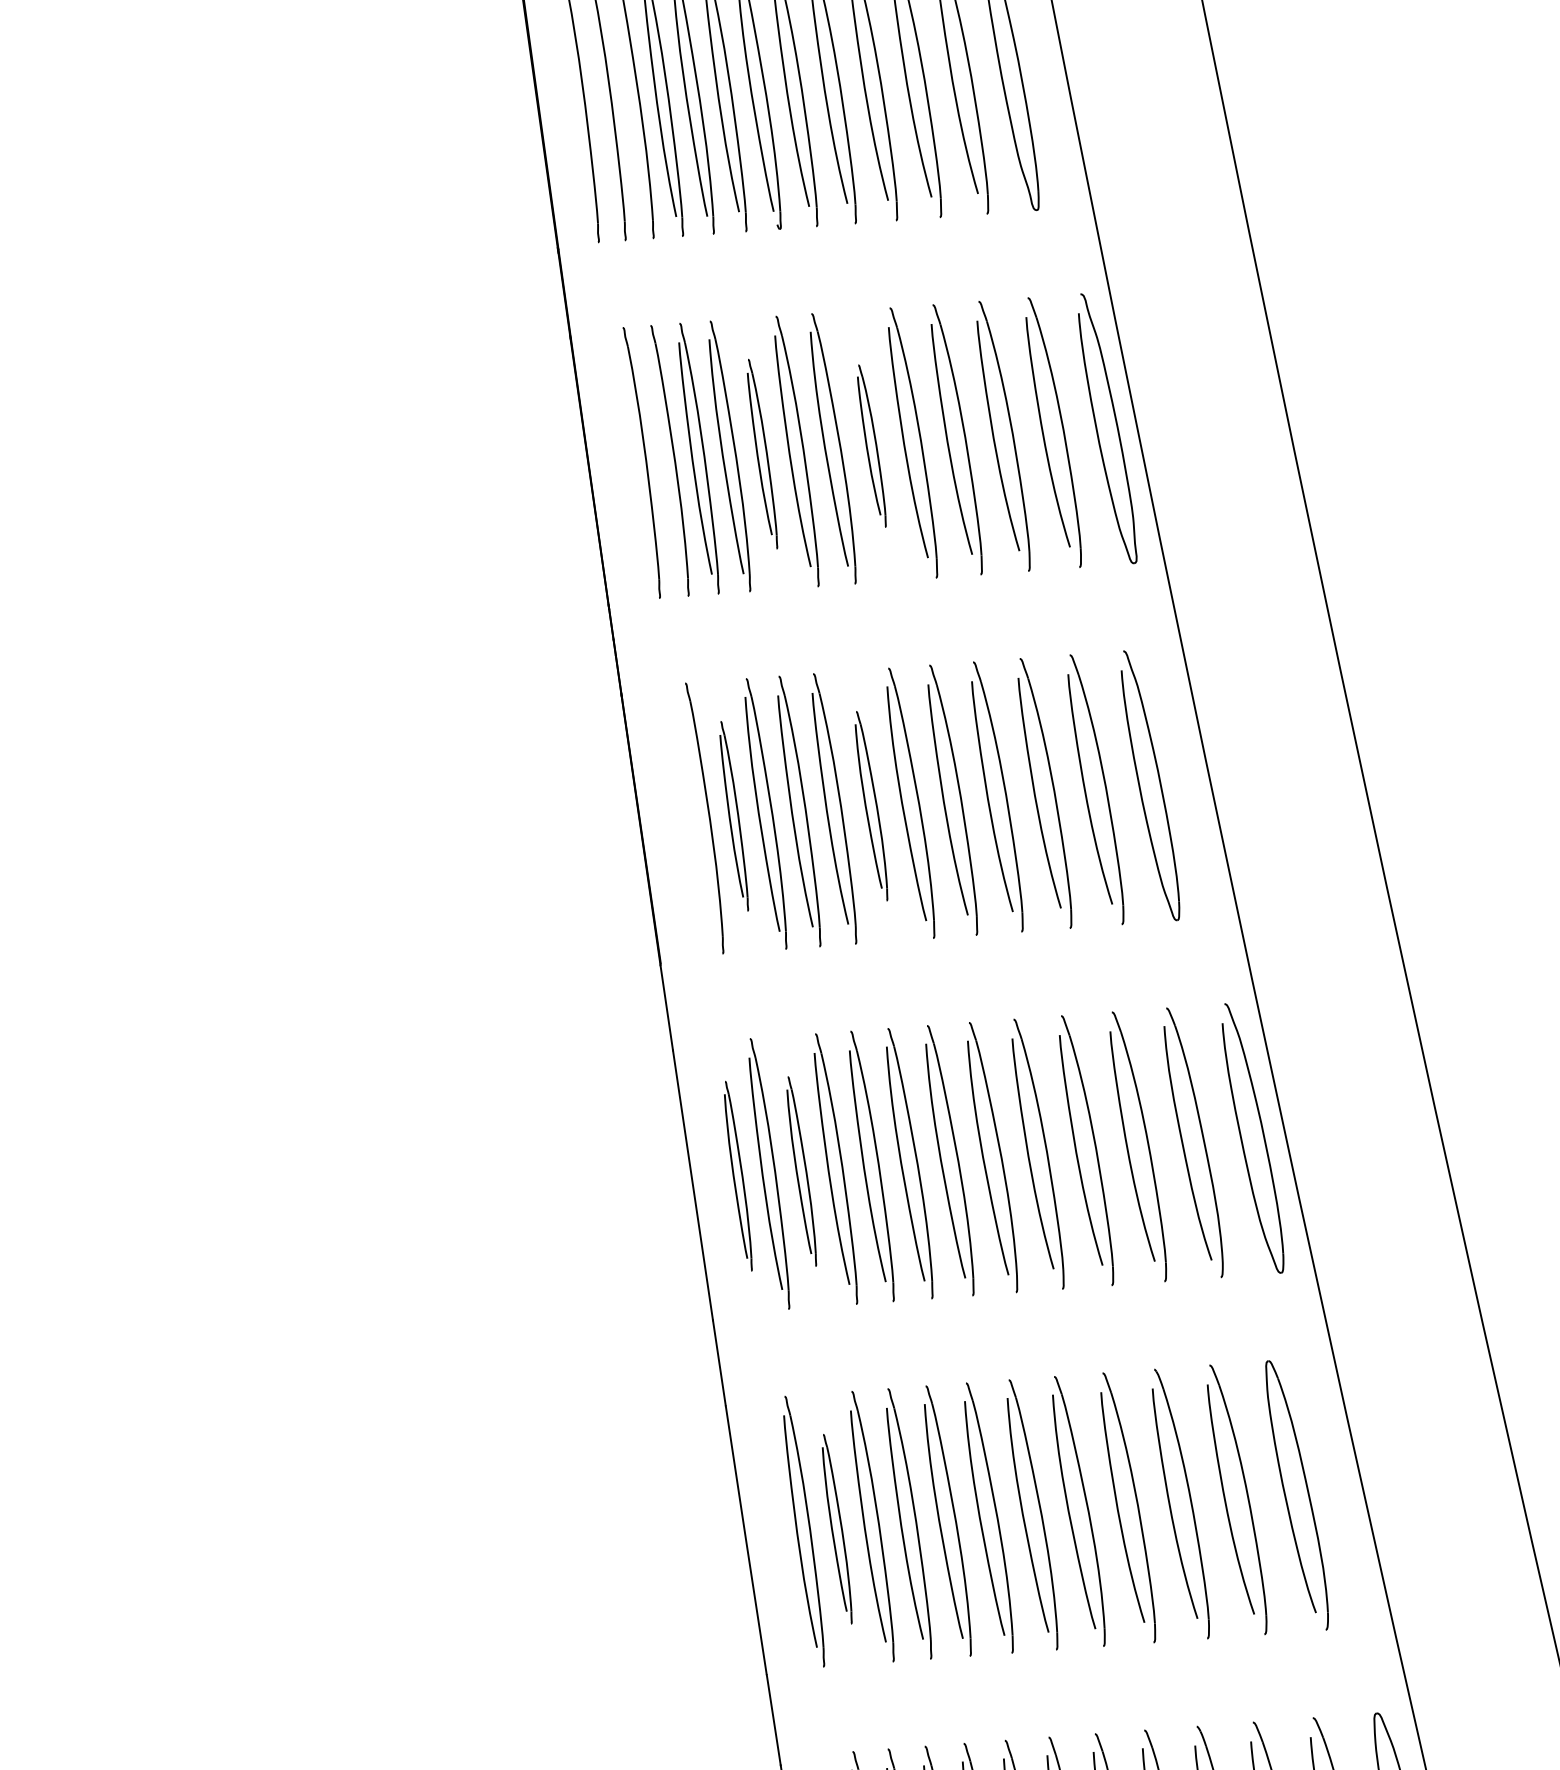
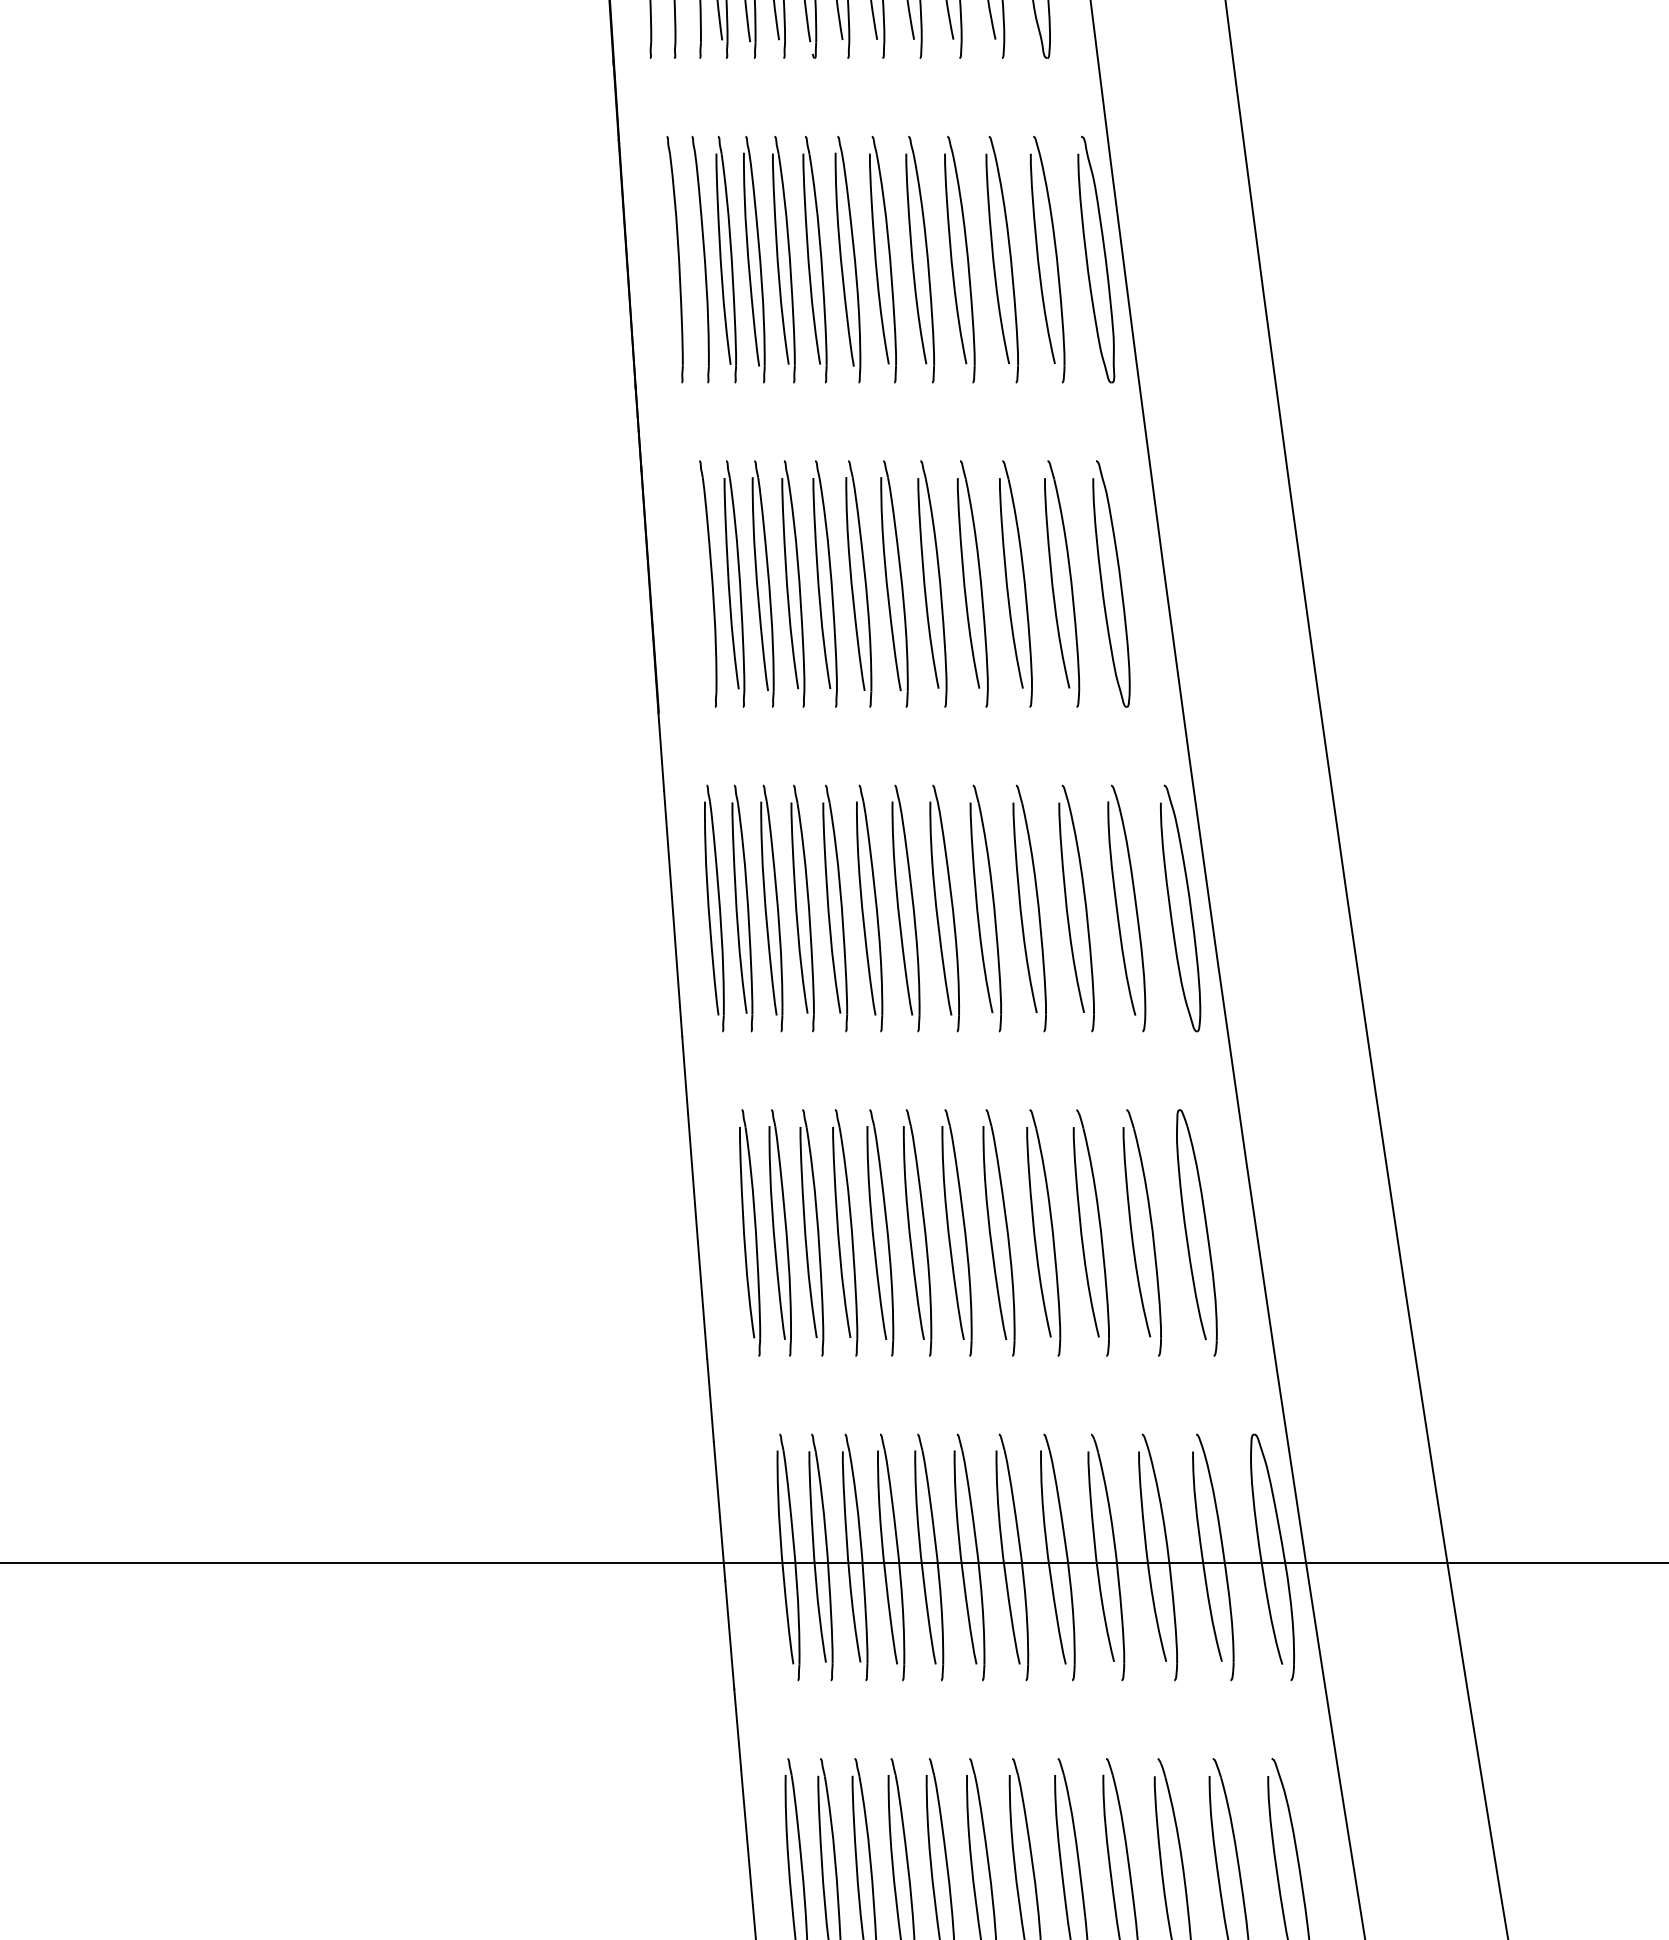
part: (871, 445) -> (882, 259), size x1.67
part: (761, 453) -> (783, 259), size x1.43
part: (870, 805) -> (858, 583), size x1.43
part: (733, 815) -> (734, 583), size x1.43
part: (801, 1171) -> (771, 908), size x1.43
part: (738, 1176) -> (714, 908), size x1.43
part: (836, 1528) -> (779, 1232), size x1.43

